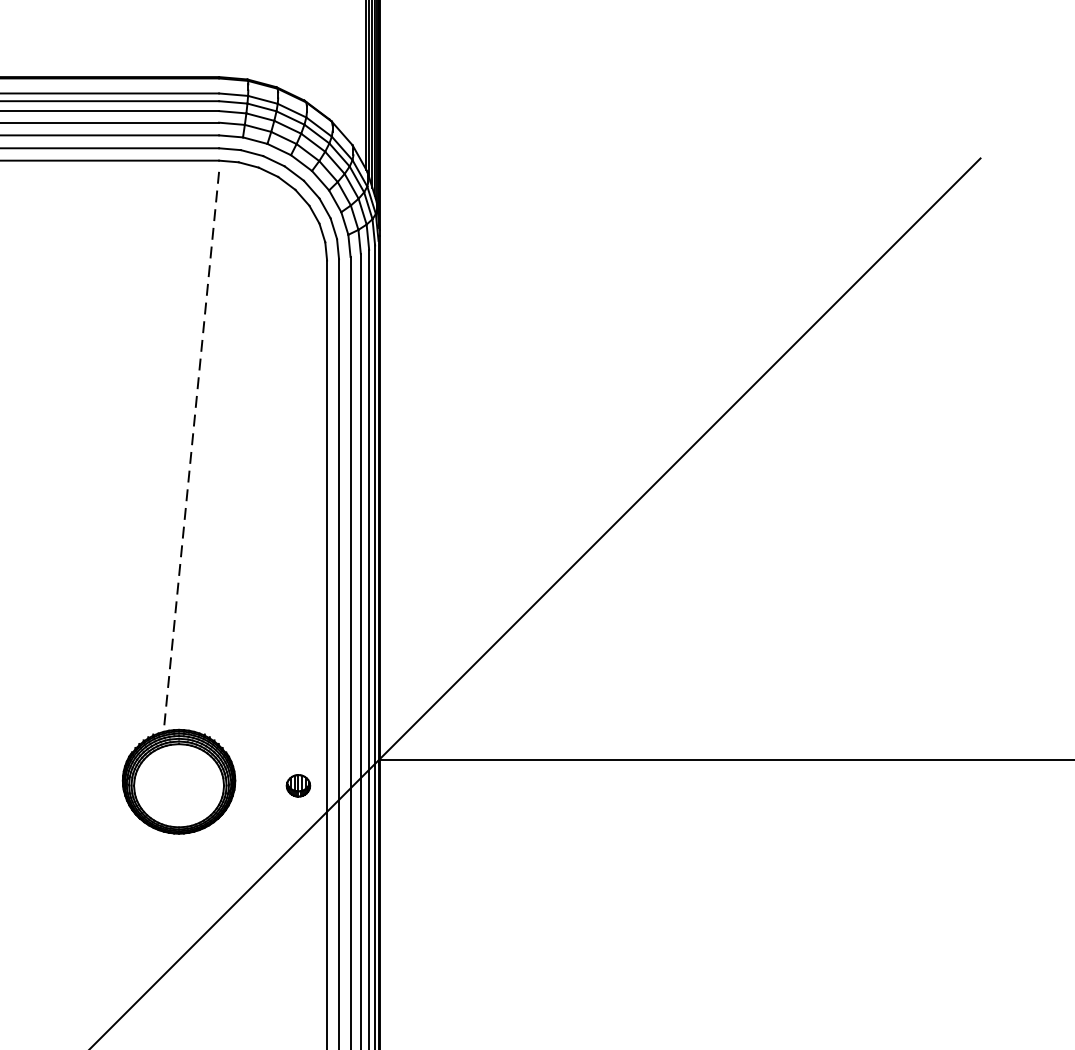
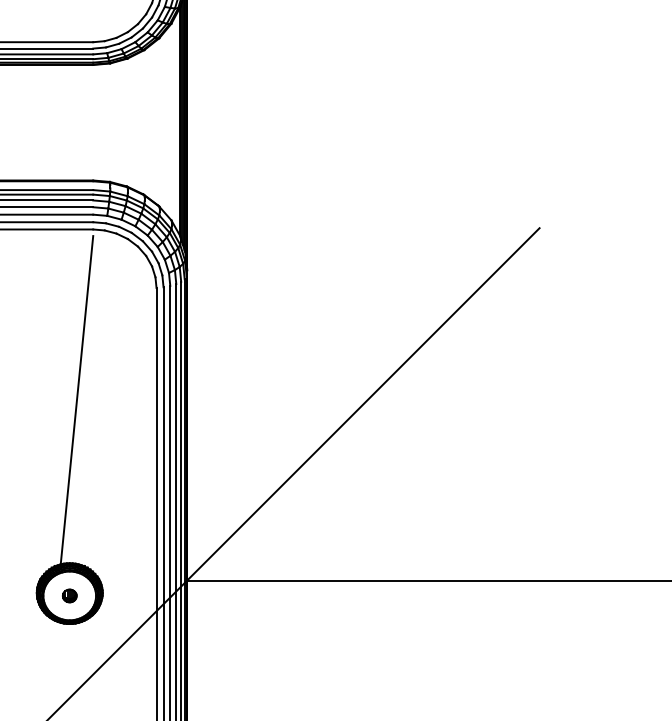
line: (192, 450) -> (77, 399), dashed -> solid
part: (298, 785) -> (69, 595), moved

